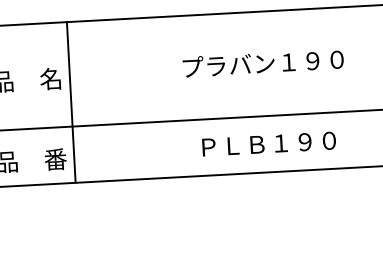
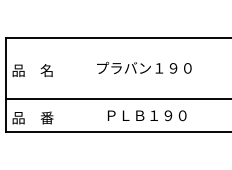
text: (263, 62) -> (144, 67), moved
line: (71, 101) -> (58, 84), removed
text: (267, 143) -> (146, 115), moved

